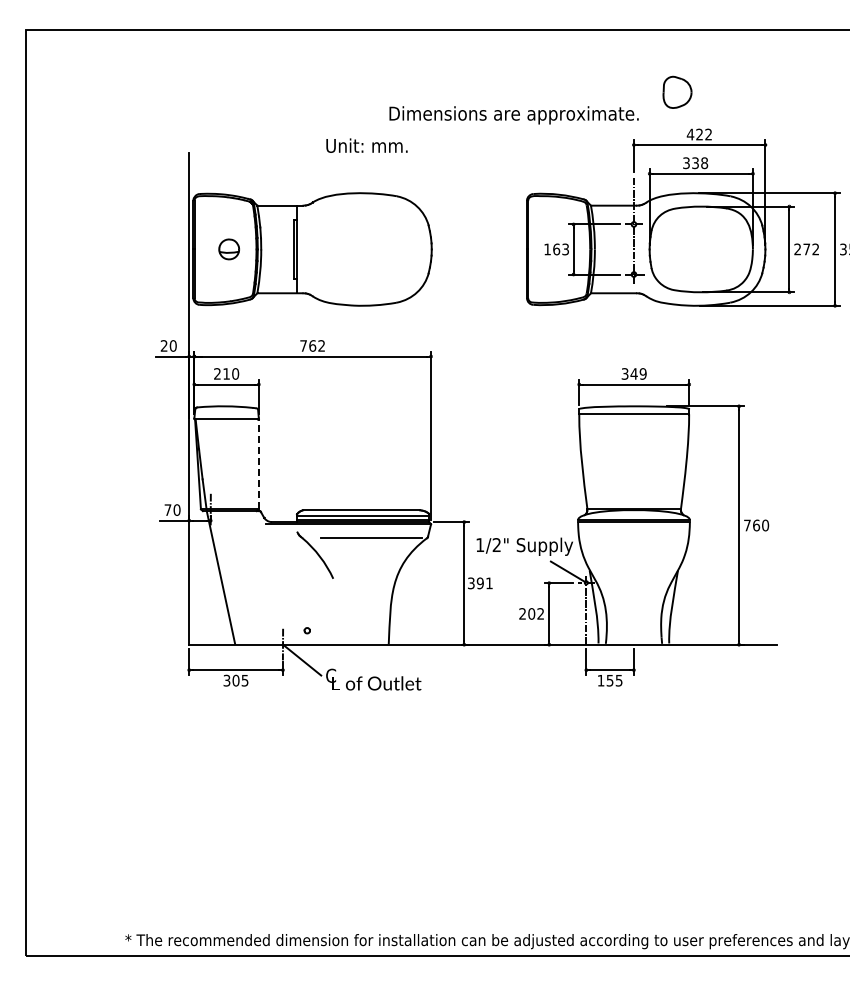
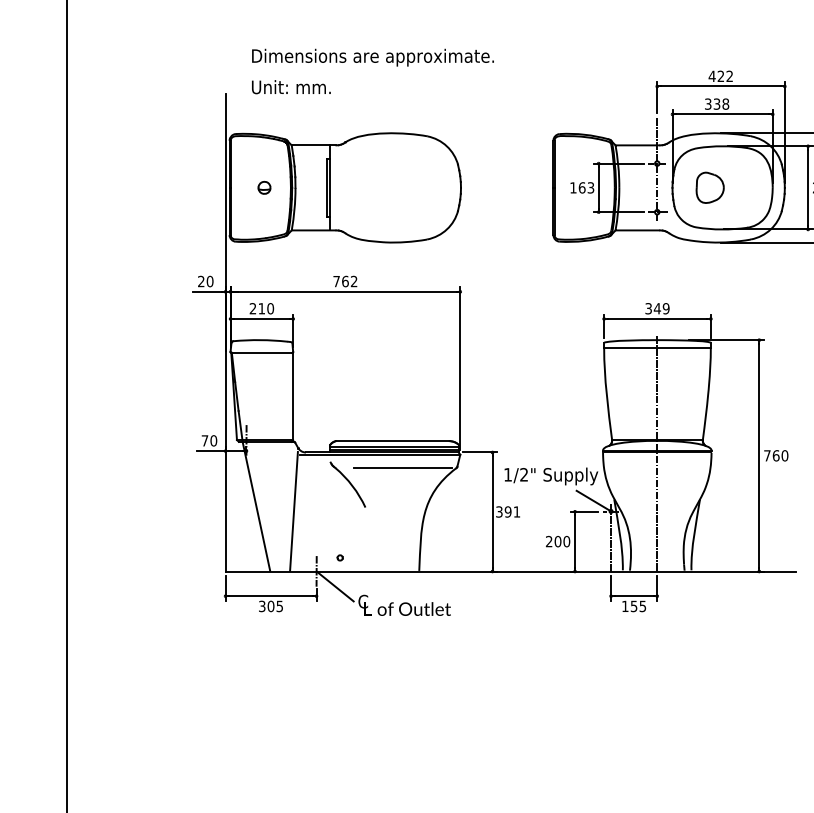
part: (677, 91) -> (710, 186), moved
text: (513, 115) -> (372, 57), moved
text: (366, 145) -> (290, 86), moved
part: (229, 249) -> (264, 187), size x0.62
line: (258, 463) -> (292, 395), dashed -> solid
line: (633, 523) -> (656, 453), added
line: (259, 582) -> (293, 511), added
text: (540, 613) -> (566, 541), 202 -> 200

